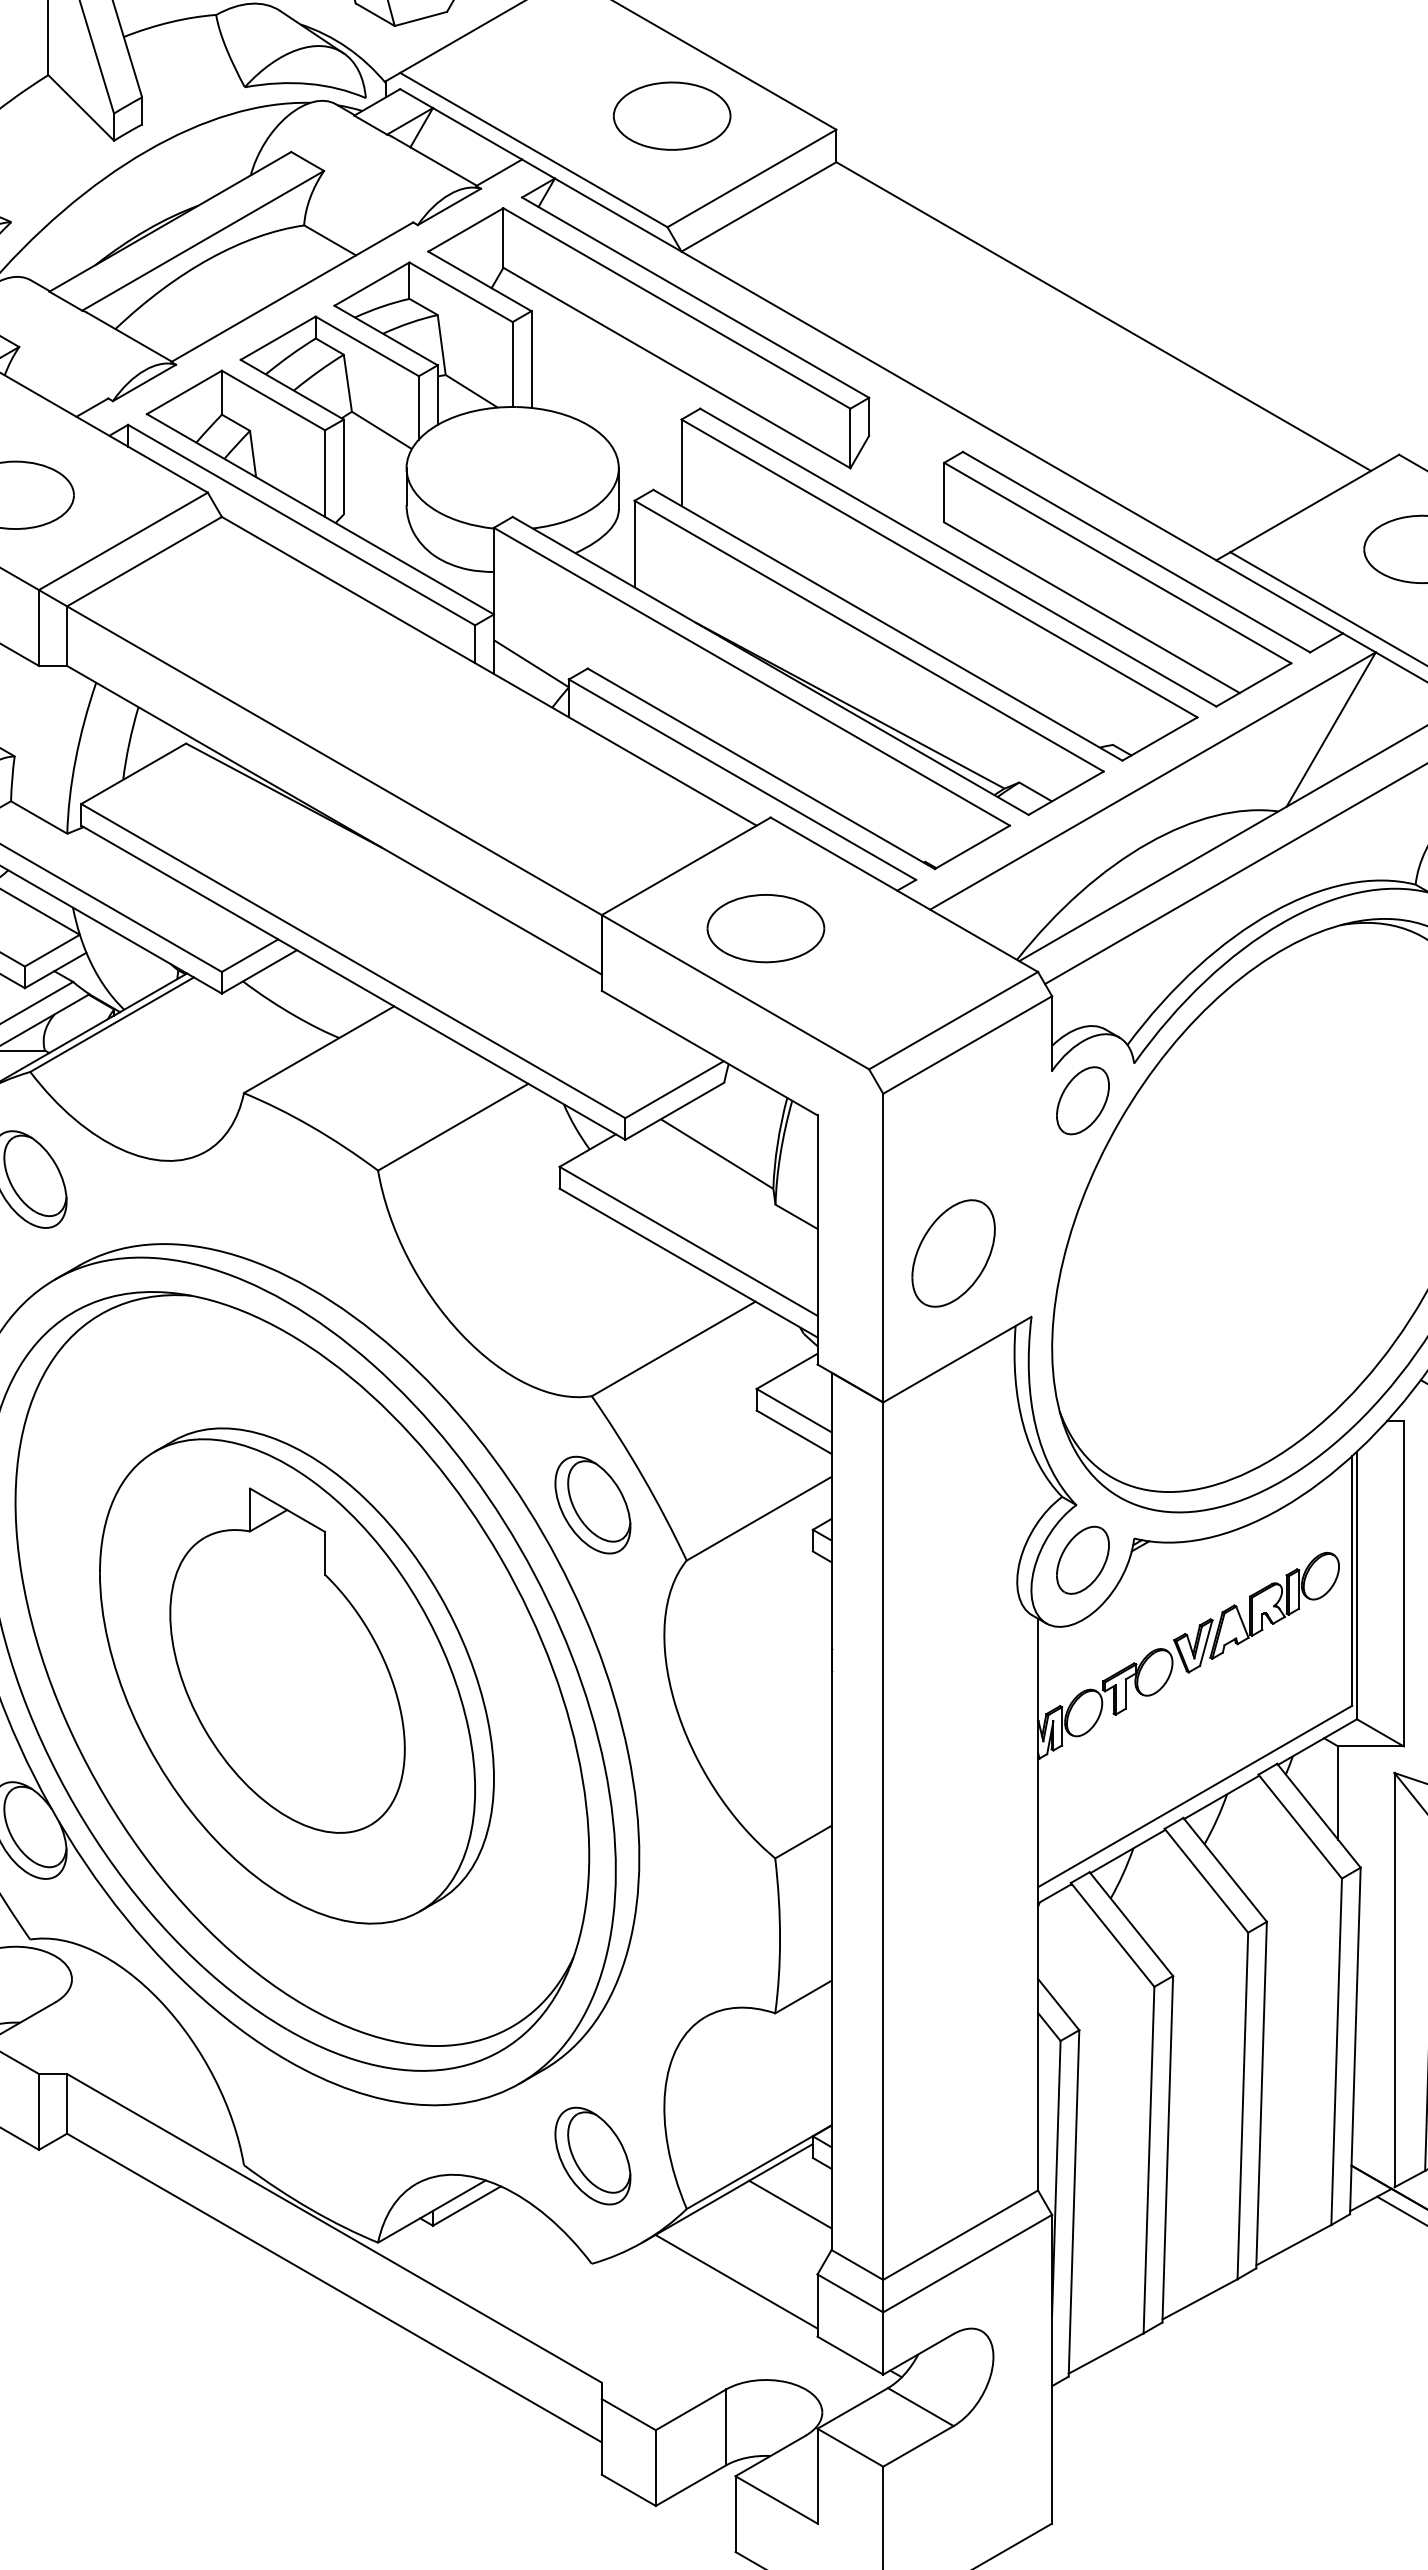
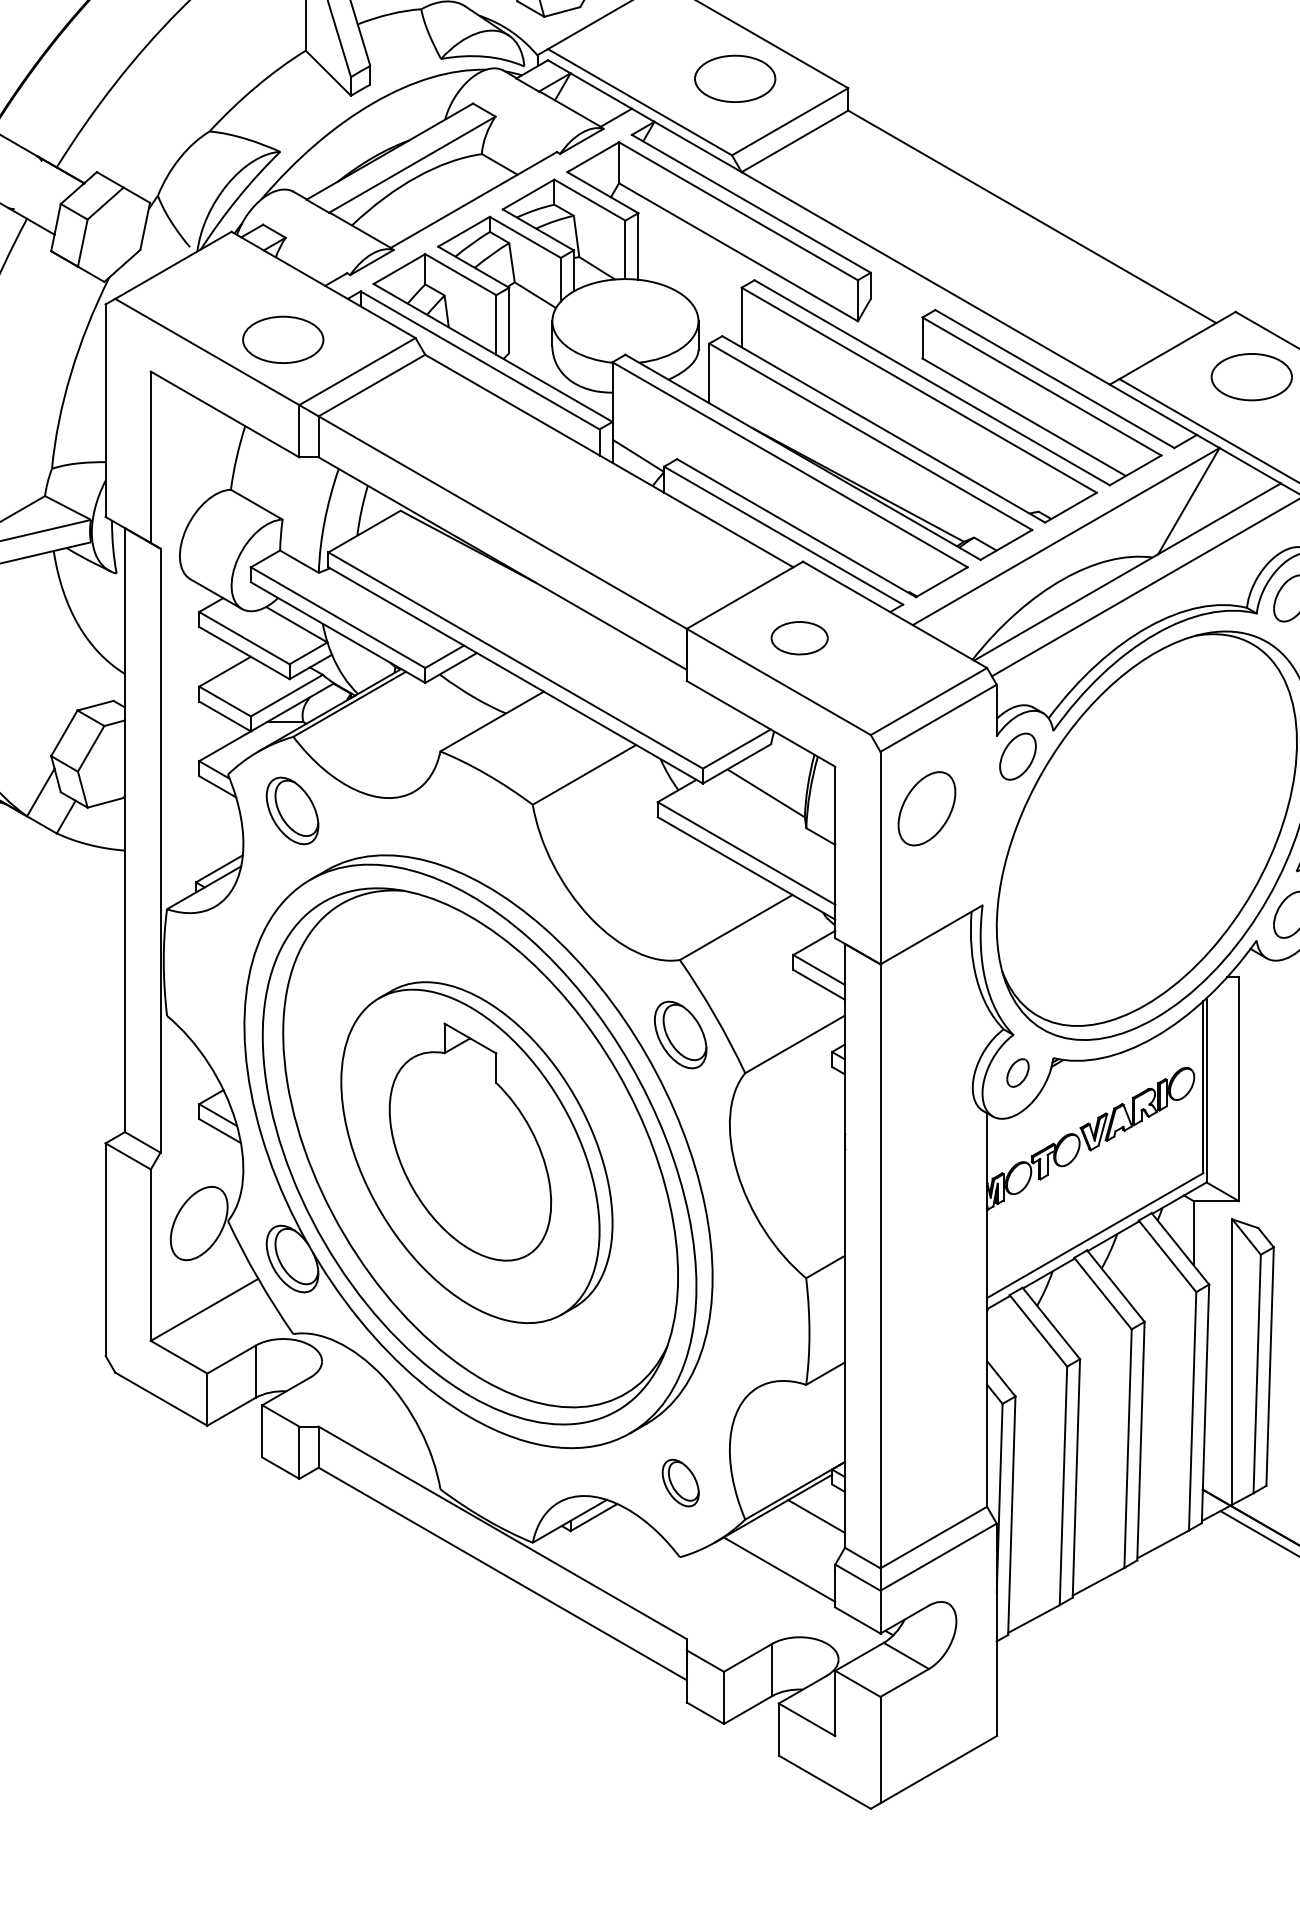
part: (765, 929) -> (799, 638), size x0.7
part: (952, 1253) -> (926, 808), moved
part: (1082, 1559) -> (1017, 1072), size x0.6
part: (592, 2155) -> (680, 1482), size x0.7

